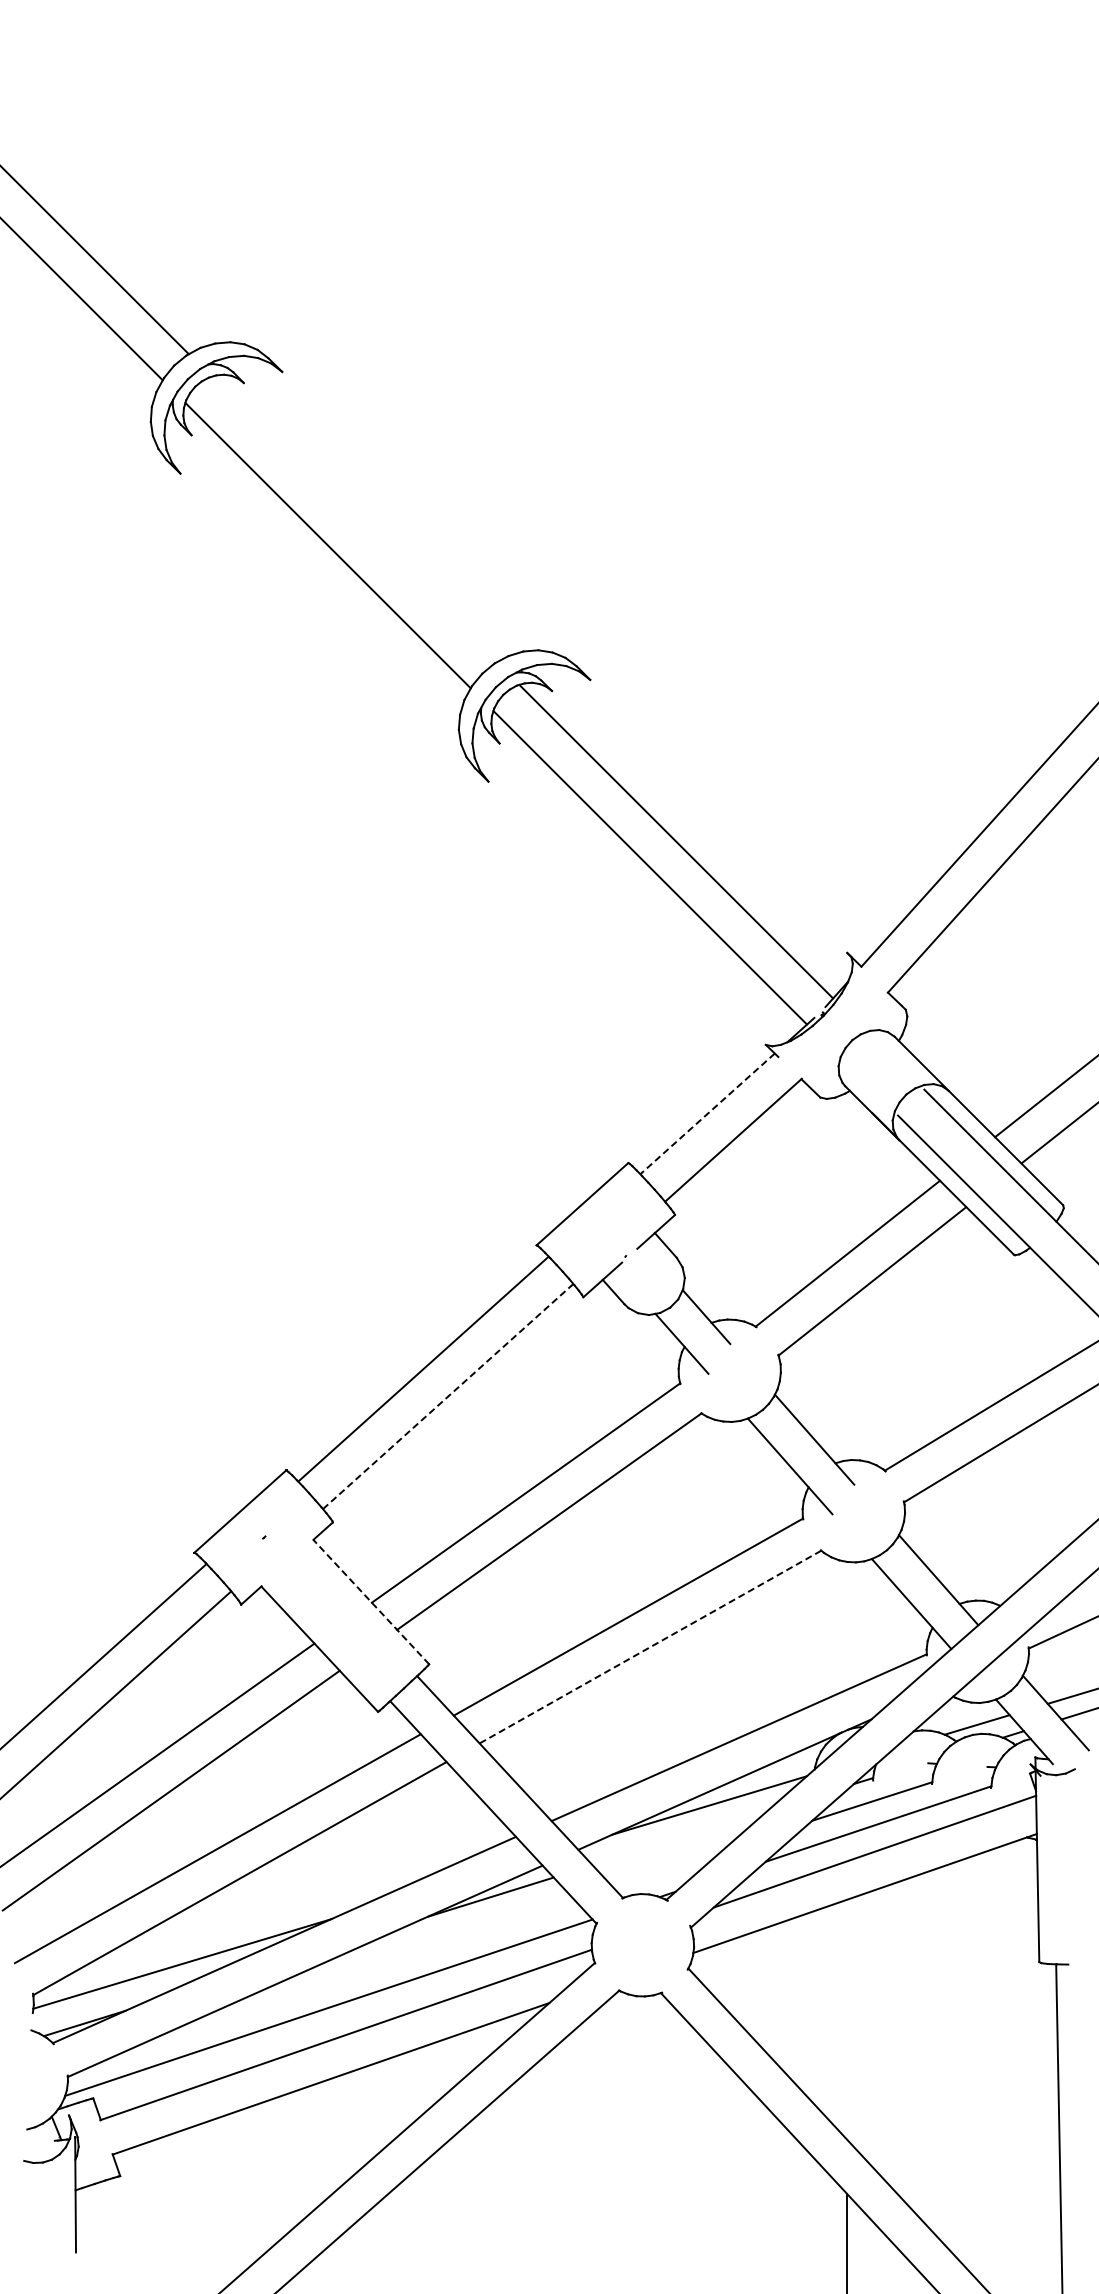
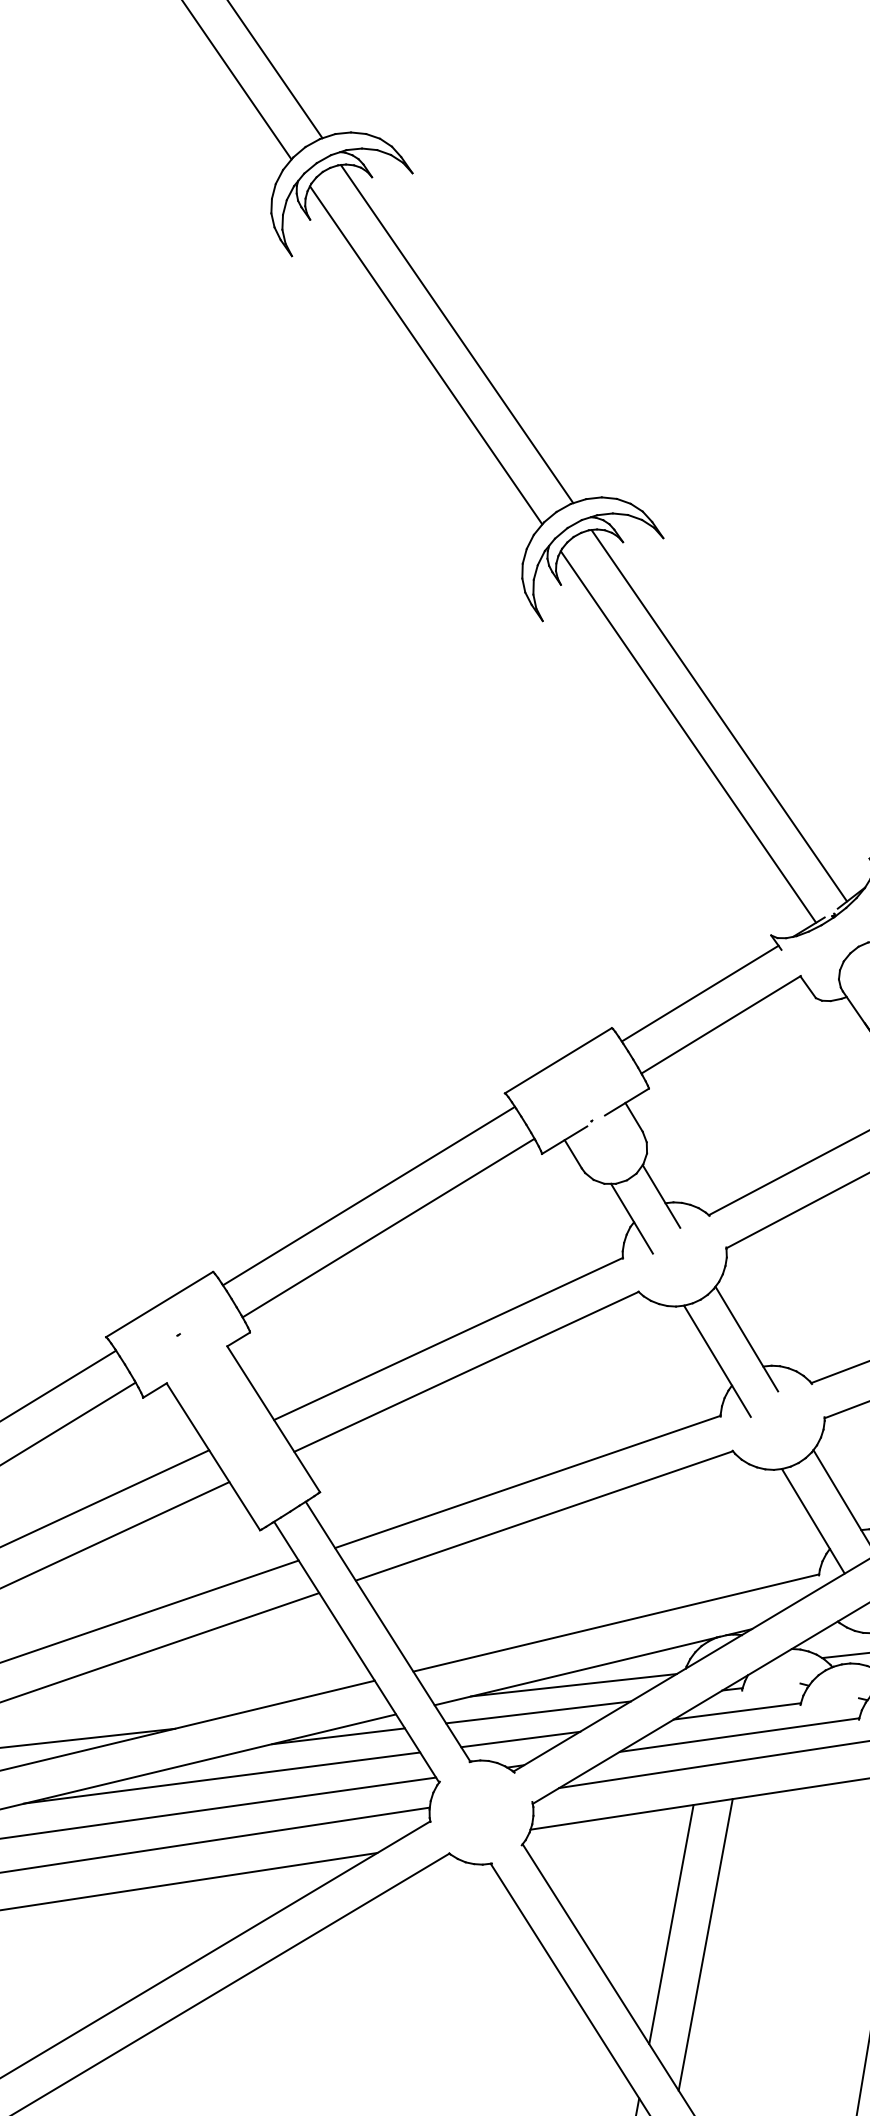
line: (353, 519) -> (456, 333), added
line: (707, 1114) -> (700, 994), dashed -> solid
line: (448, 1396) -> (388, 1228), dashed -> solid
line: (370, 1601) -> (272, 1418), dashed -> solid
line: (651, 1646) -> (545, 1515), dashed -> solid
line: (679, 1837) -> (538, 1711), added
line: (667, 1867) -> (520, 1739), added
line: (385, 1958) -> (221, 1778), added
line: (846, 2019) -> (671, 1924), added
line: (883, 2032) -> (705, 1944), added

